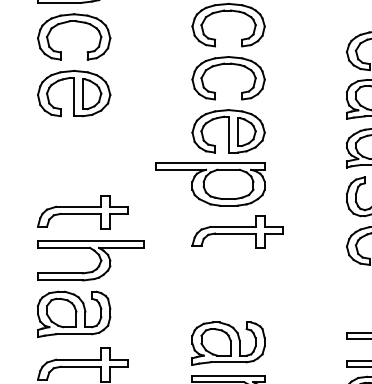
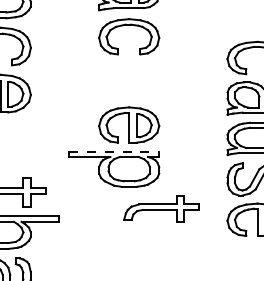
part: (228, 64) -> (129, 69), removed
line: (211, 163) -> (114, 151), solid -> dashed
part: (237, 231) -> (161, 208), moved

